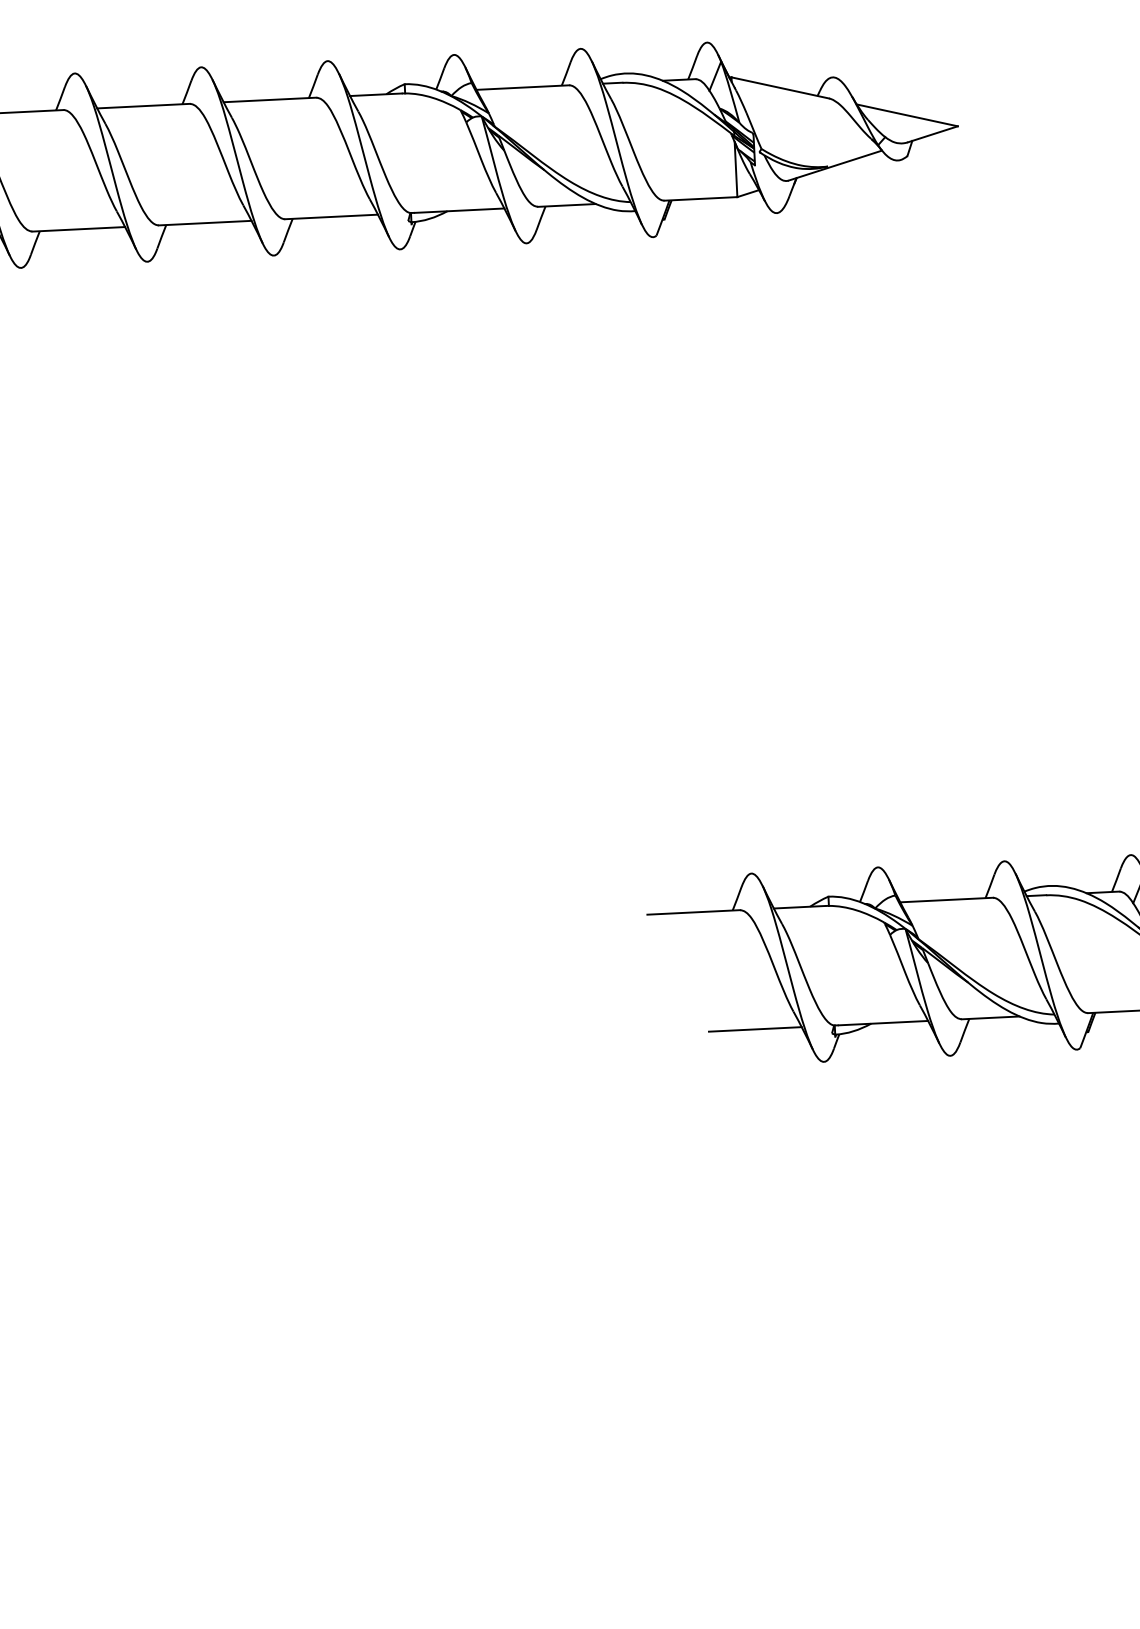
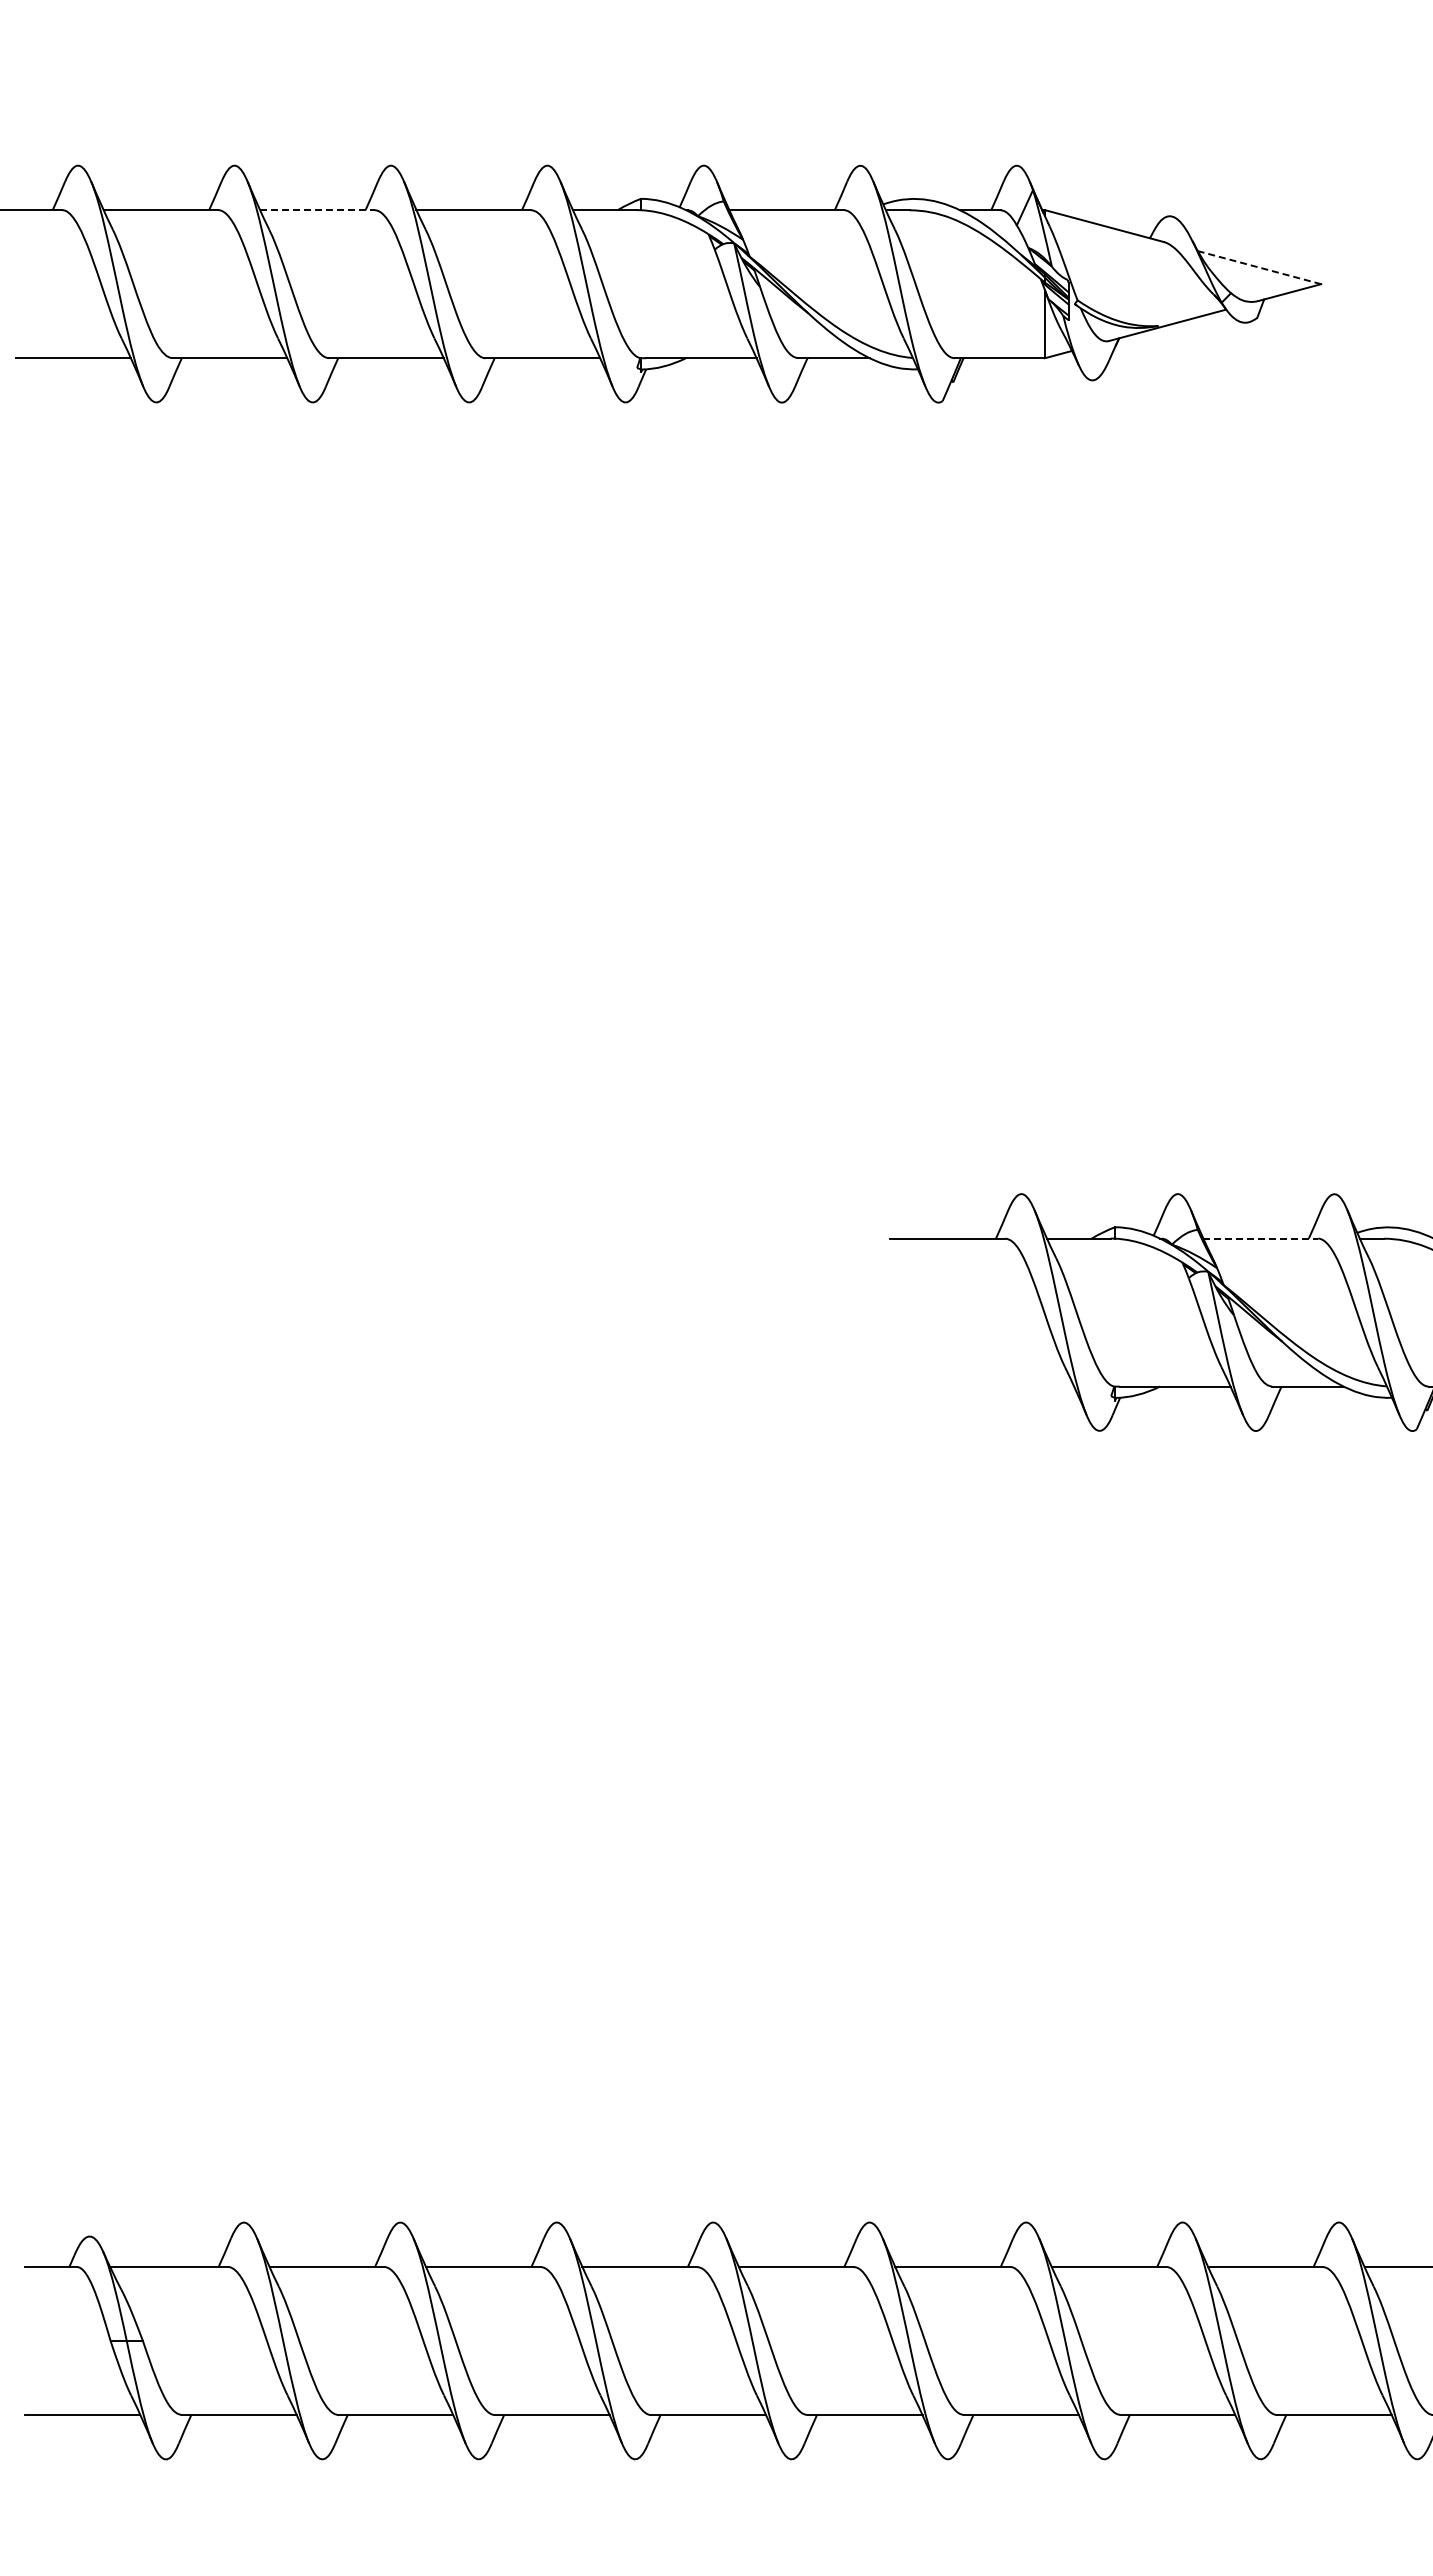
line: (143, 106) -> (317, 210), solid -> dashed
line: (907, 115) -> (1259, 267), solid -> dashed
line: (947, 899) -> (1261, 1238), solid -> dashed
line: (755, 1029) -> (1016, 1386), removed

